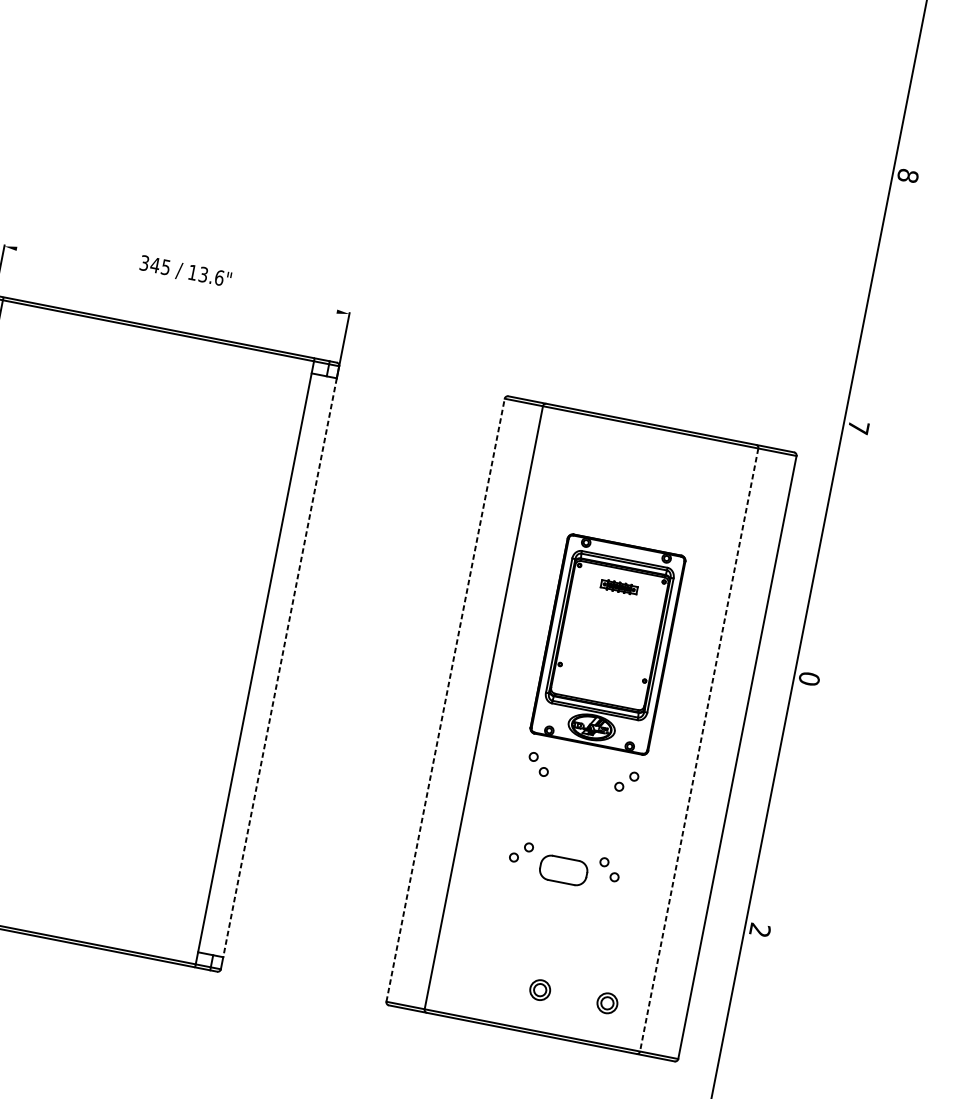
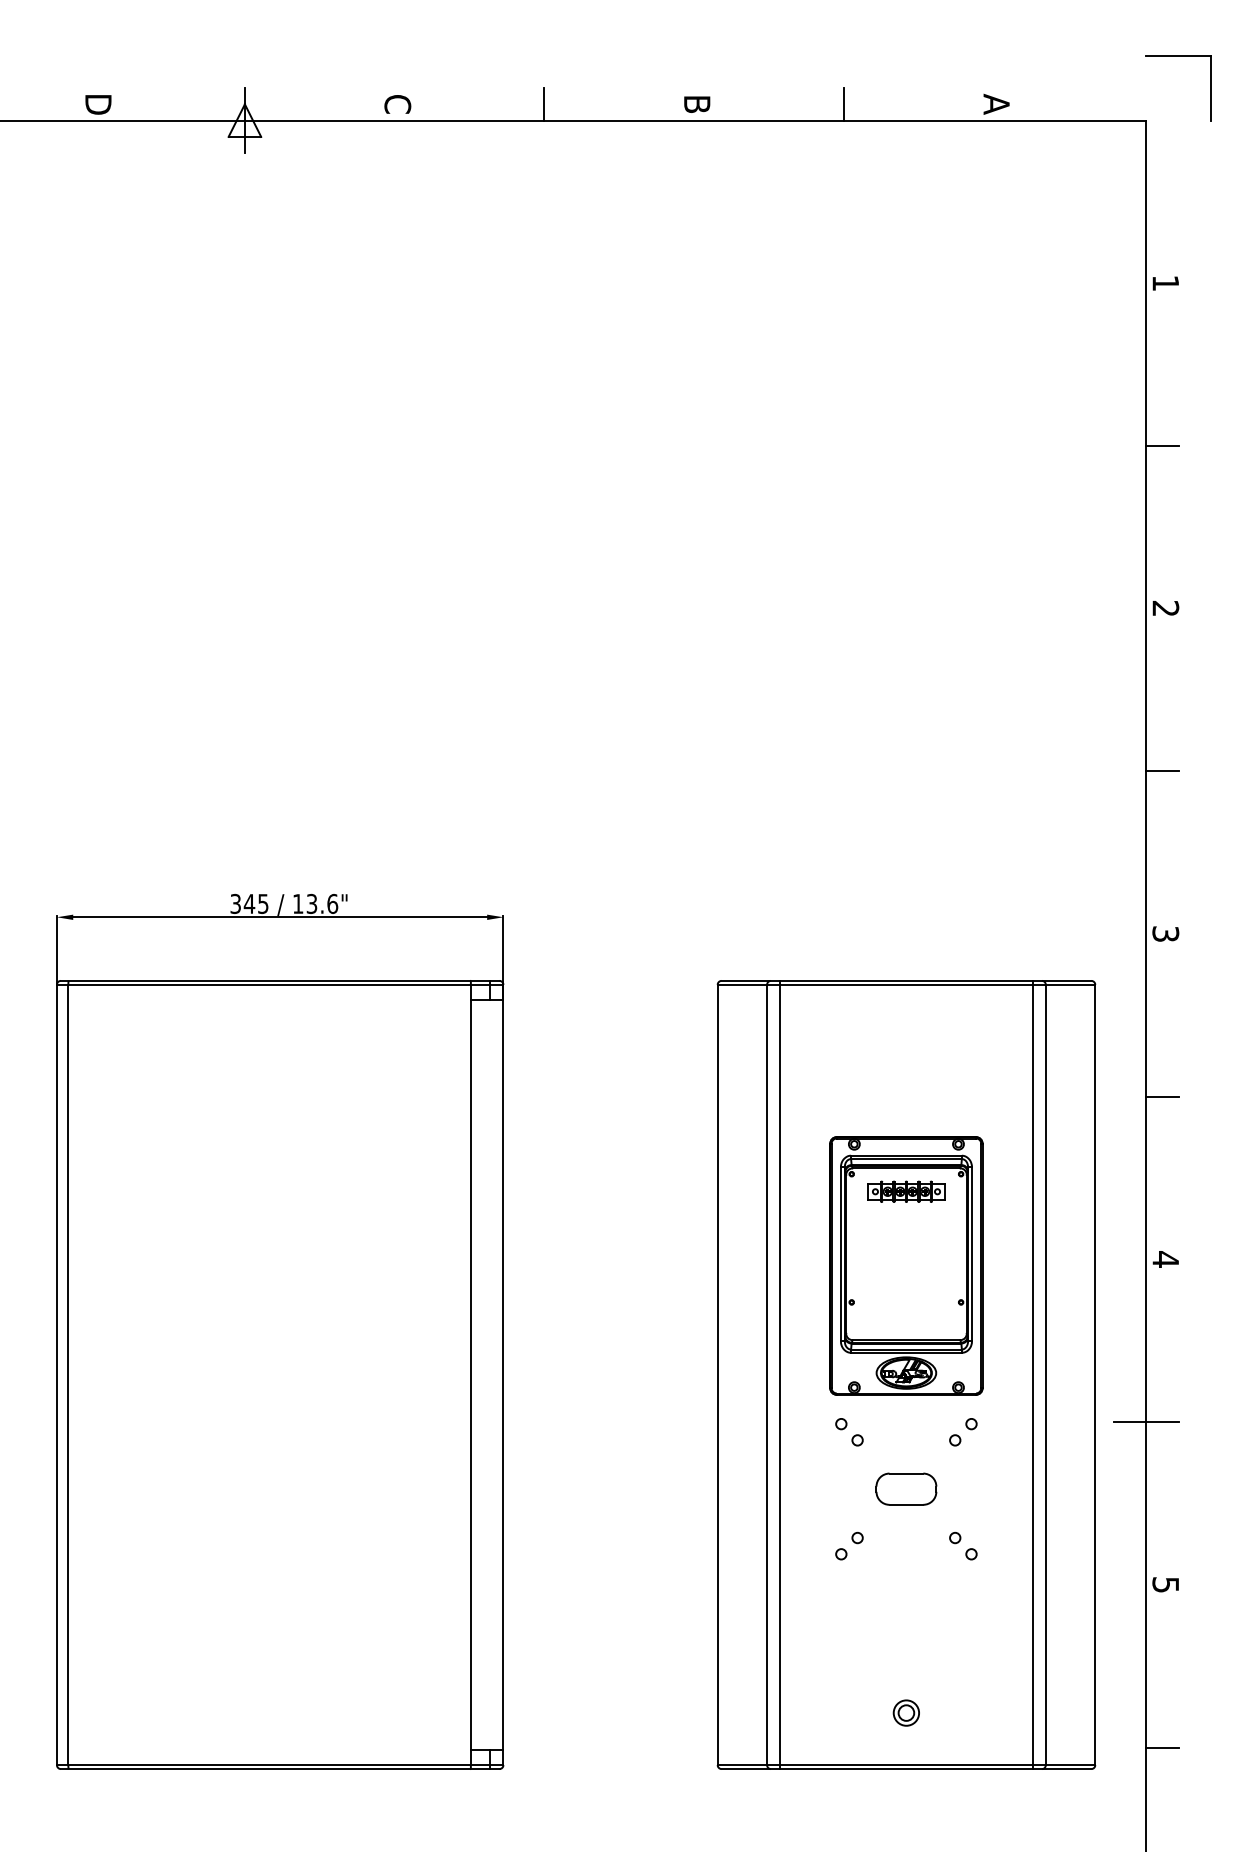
line: (930, 50) -> (1162, 446), added
text: (907, 175) -> (1165, 608), 8 -> 2
line: (177, 280) -> (280, 917), added
line: (880, 301) -> (1162, 771), added
text: (858, 426) -> (1165, 933), 7 -> 3
line: (831, 552) -> (1162, 1096), added
part: (619, 587) -> (906, 1191), size x1.67
line: (280, 667) -> (503, 1374), dashed -> solid
text: (809, 678) -> (1165, 1259), 0 -> 4
line: (445, 699) -> (717, 1374), dashed -> solid
line: (494, 709) -> (780, 1374), added
line: (688, 747) -> (1032, 1374), added
line: (698, 750) -> (1045, 1375), dashed -> solid
line: (769, 801) -> (1145, 1422), added
part: (563, 869) -> (906, 1488), moved
text: (759, 930) -> (1165, 1584), 2 -> 5
part: (606, 1002) -> (992, 1712), removed
line: (732, 1055) -> (1162, 1747), added

